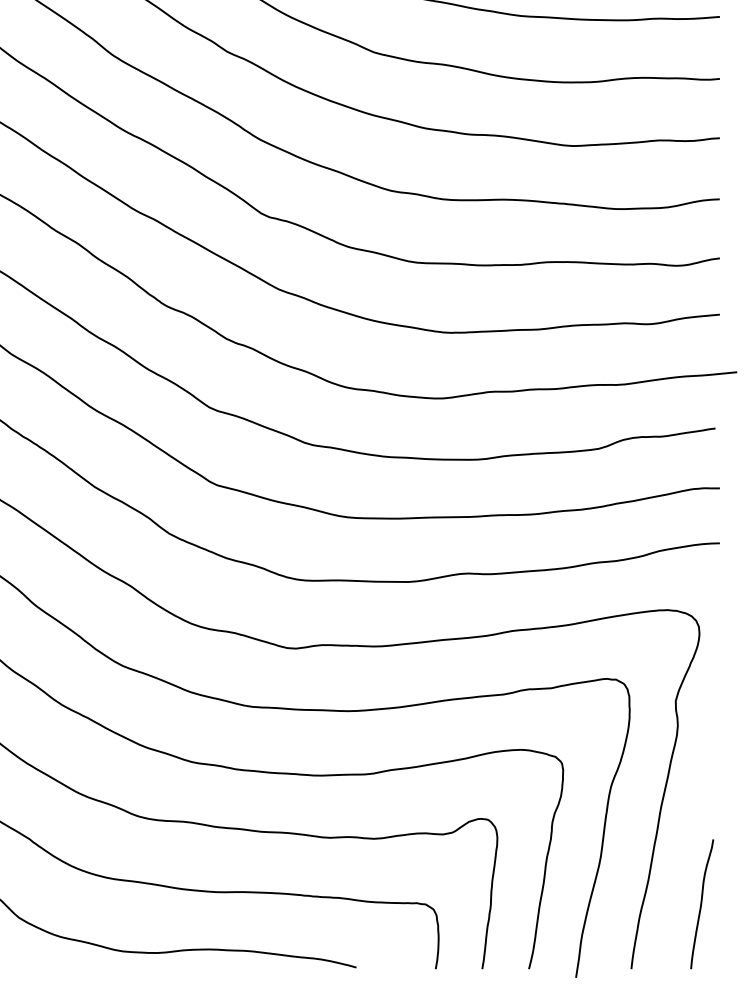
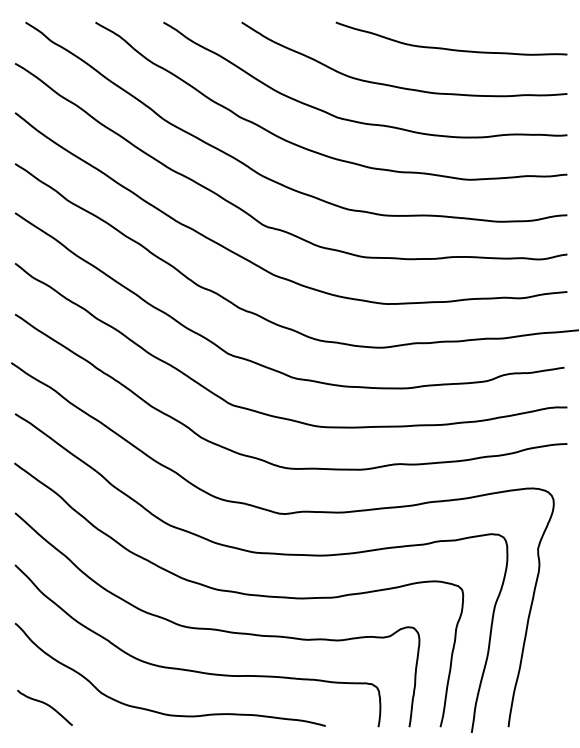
curve: (701, 903) -> (555, 683), removed

